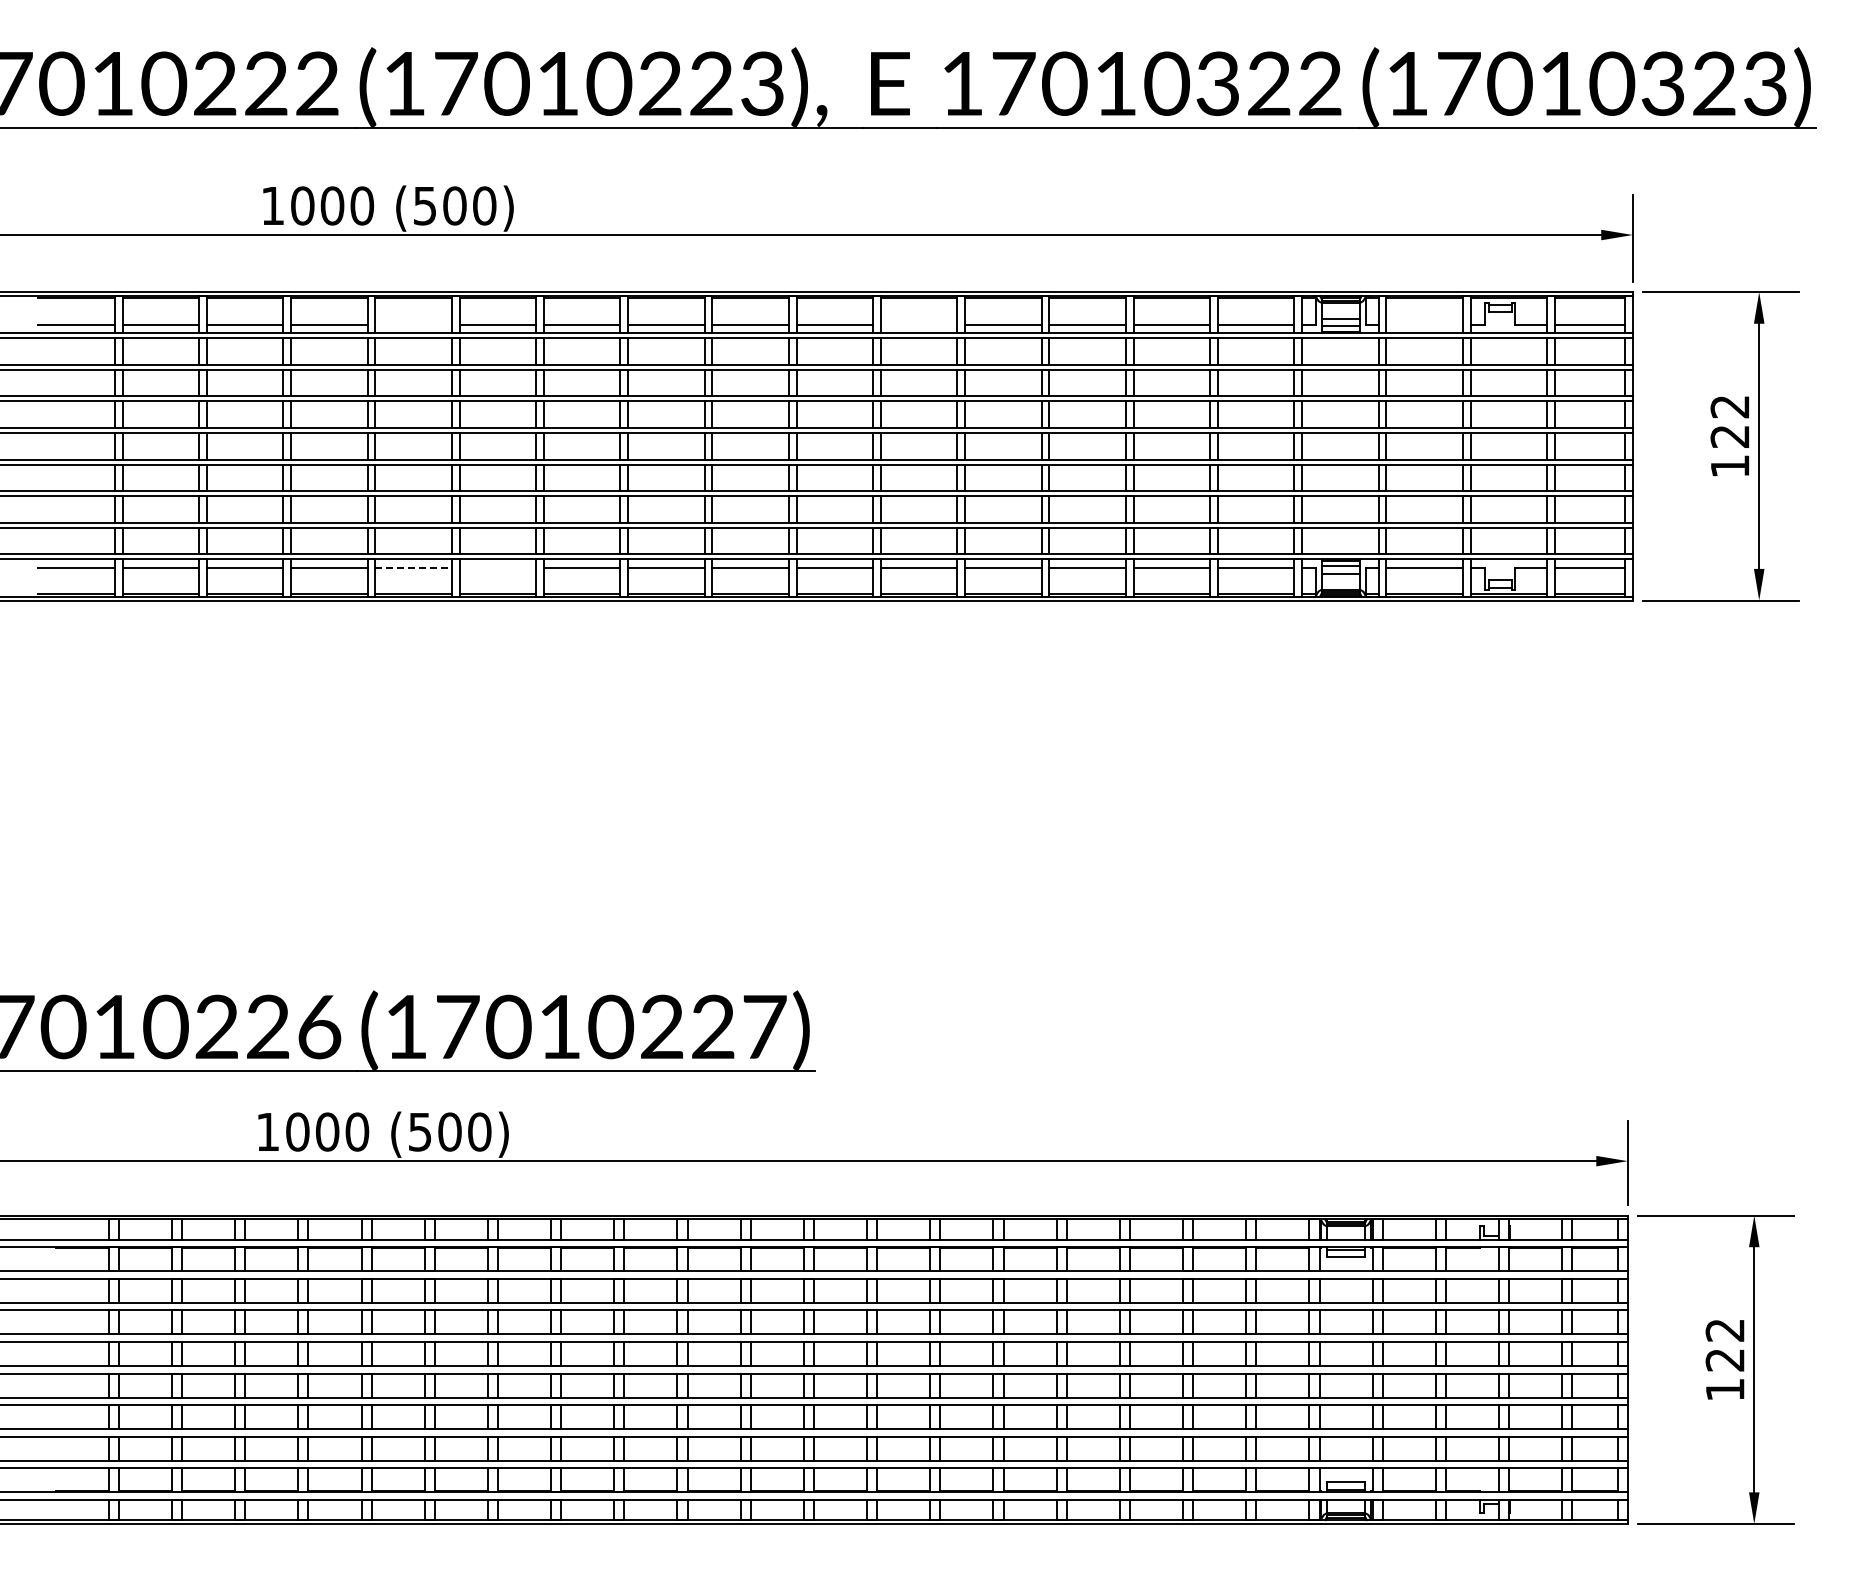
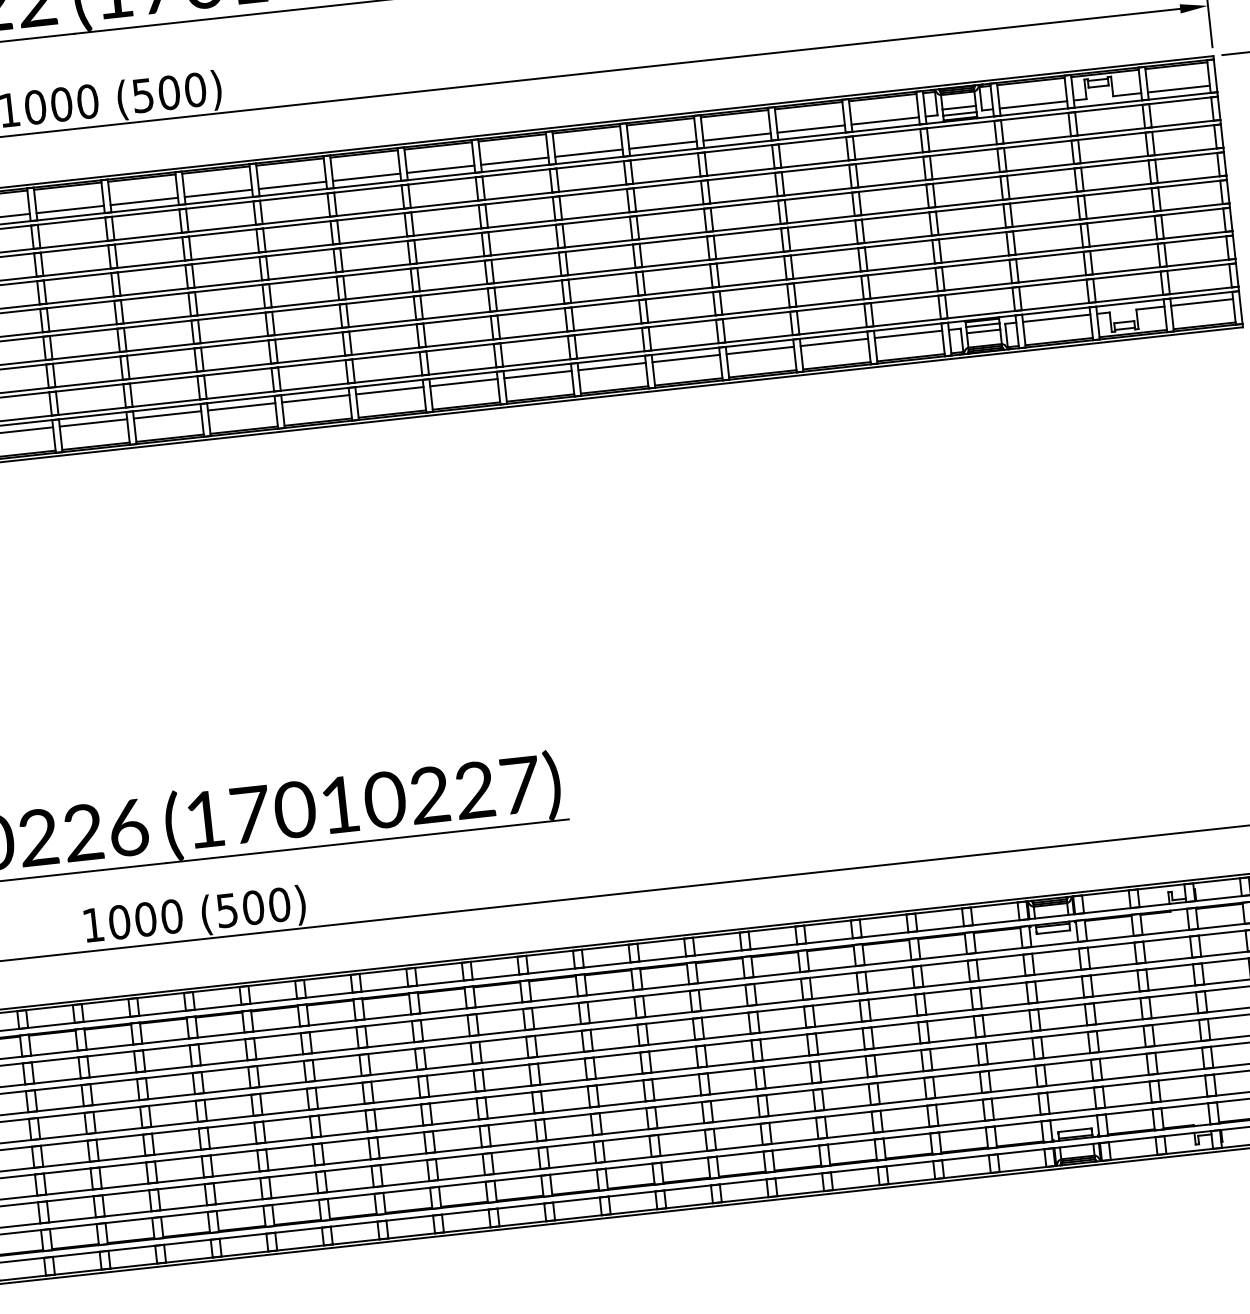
line: (413, 325) -> (144, 201), added
line: (918, 325) -> (588, 153), added
line: (1424, 325) -> (1033, 105), added
line: (414, 567) -> (168, 414), dashed -> solid
line: (497, 567) -> (241, 406), added

